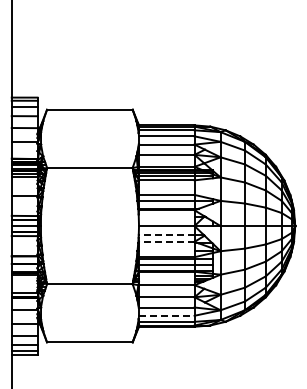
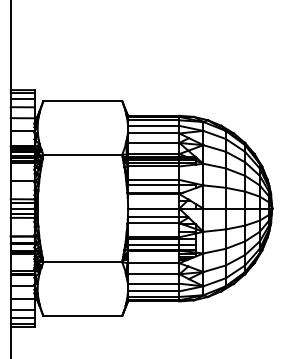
line: (166, 234) -> (153, 216), dashed -> solid
line: (166, 241) -> (153, 222), dashed -> solid
line: (166, 315) -> (153, 291), dashed -> solid

